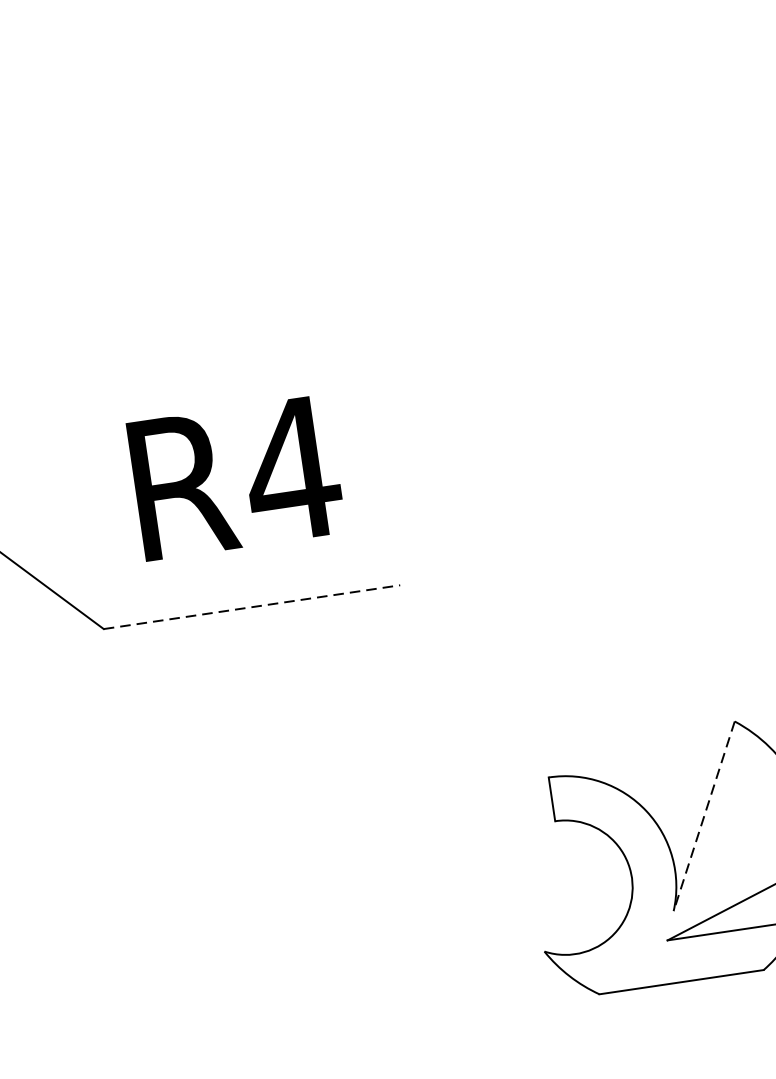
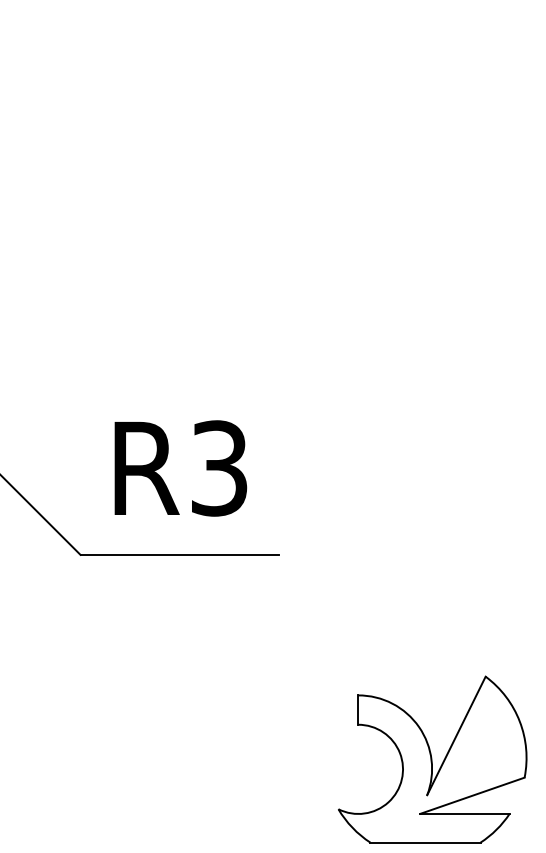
text: (290, 469) -> (218, 468), R4 -> R3
line: (252, 606) -> (180, 554), dashed -> solid
line: (704, 817) -> (456, 736), dashed -> solid

